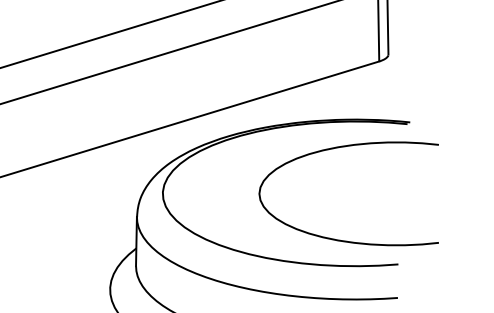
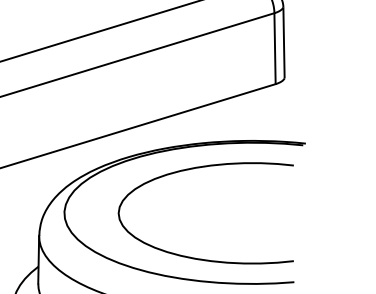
curve: (345, 147) -> (202, 168), moved

